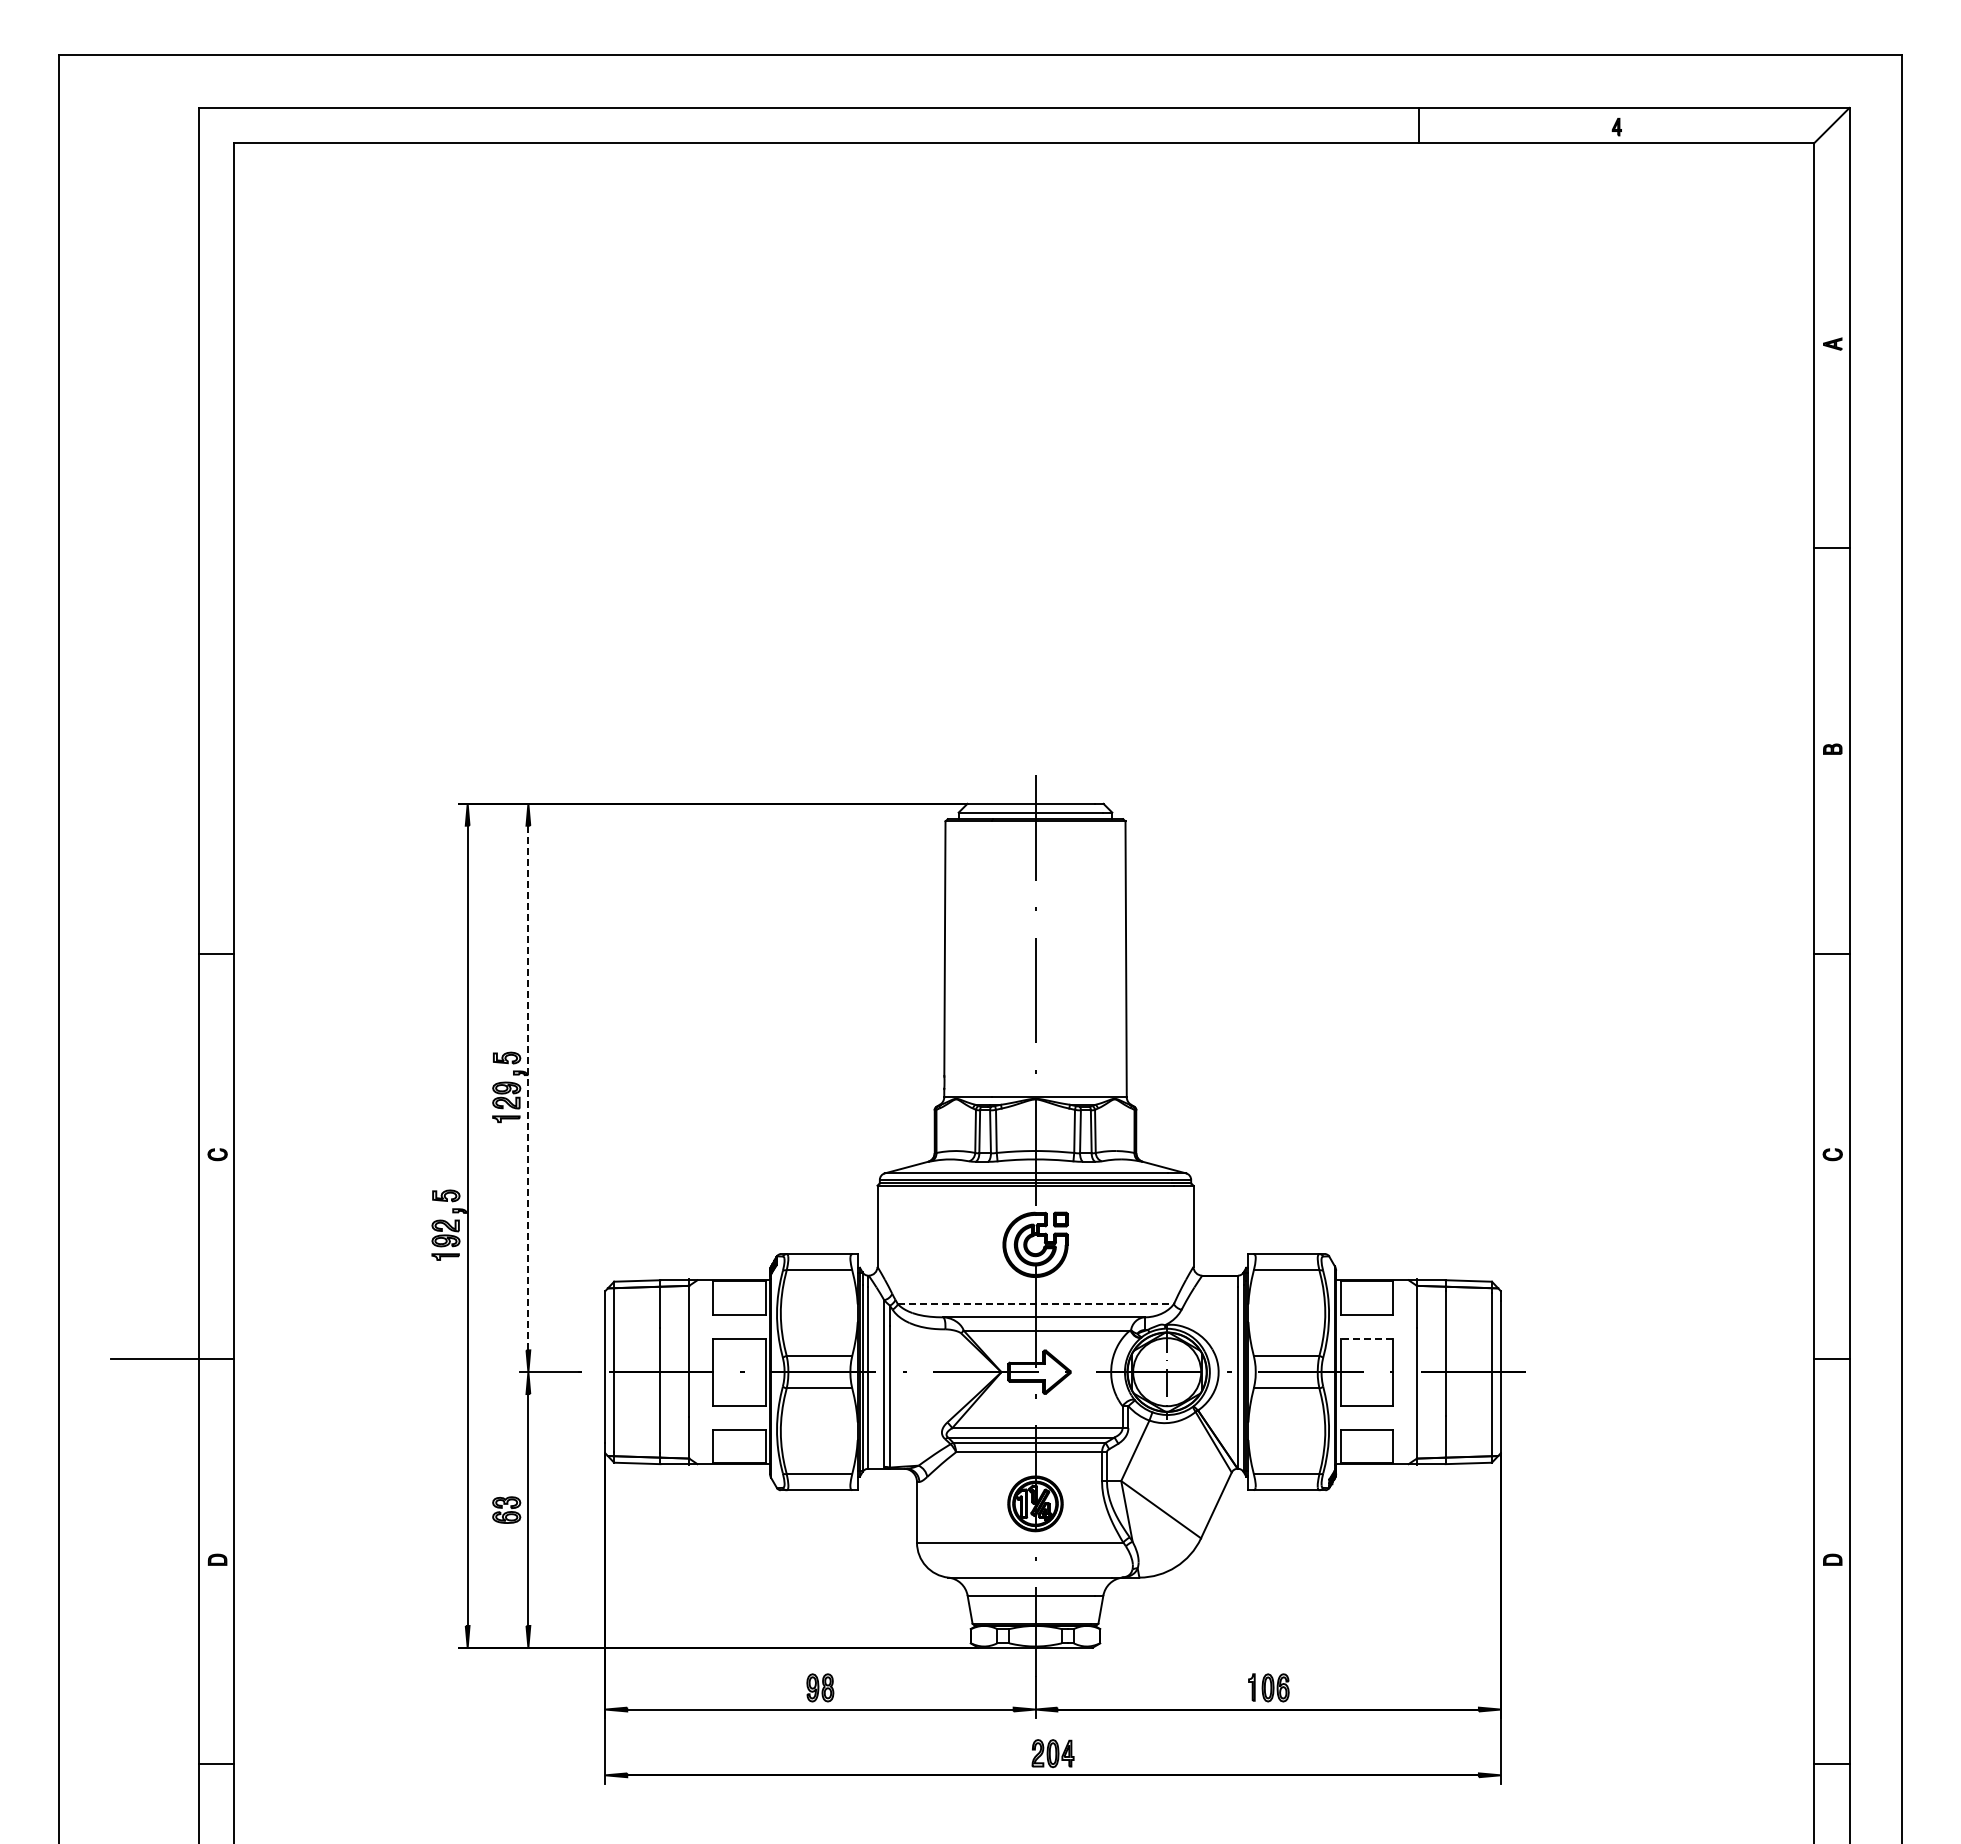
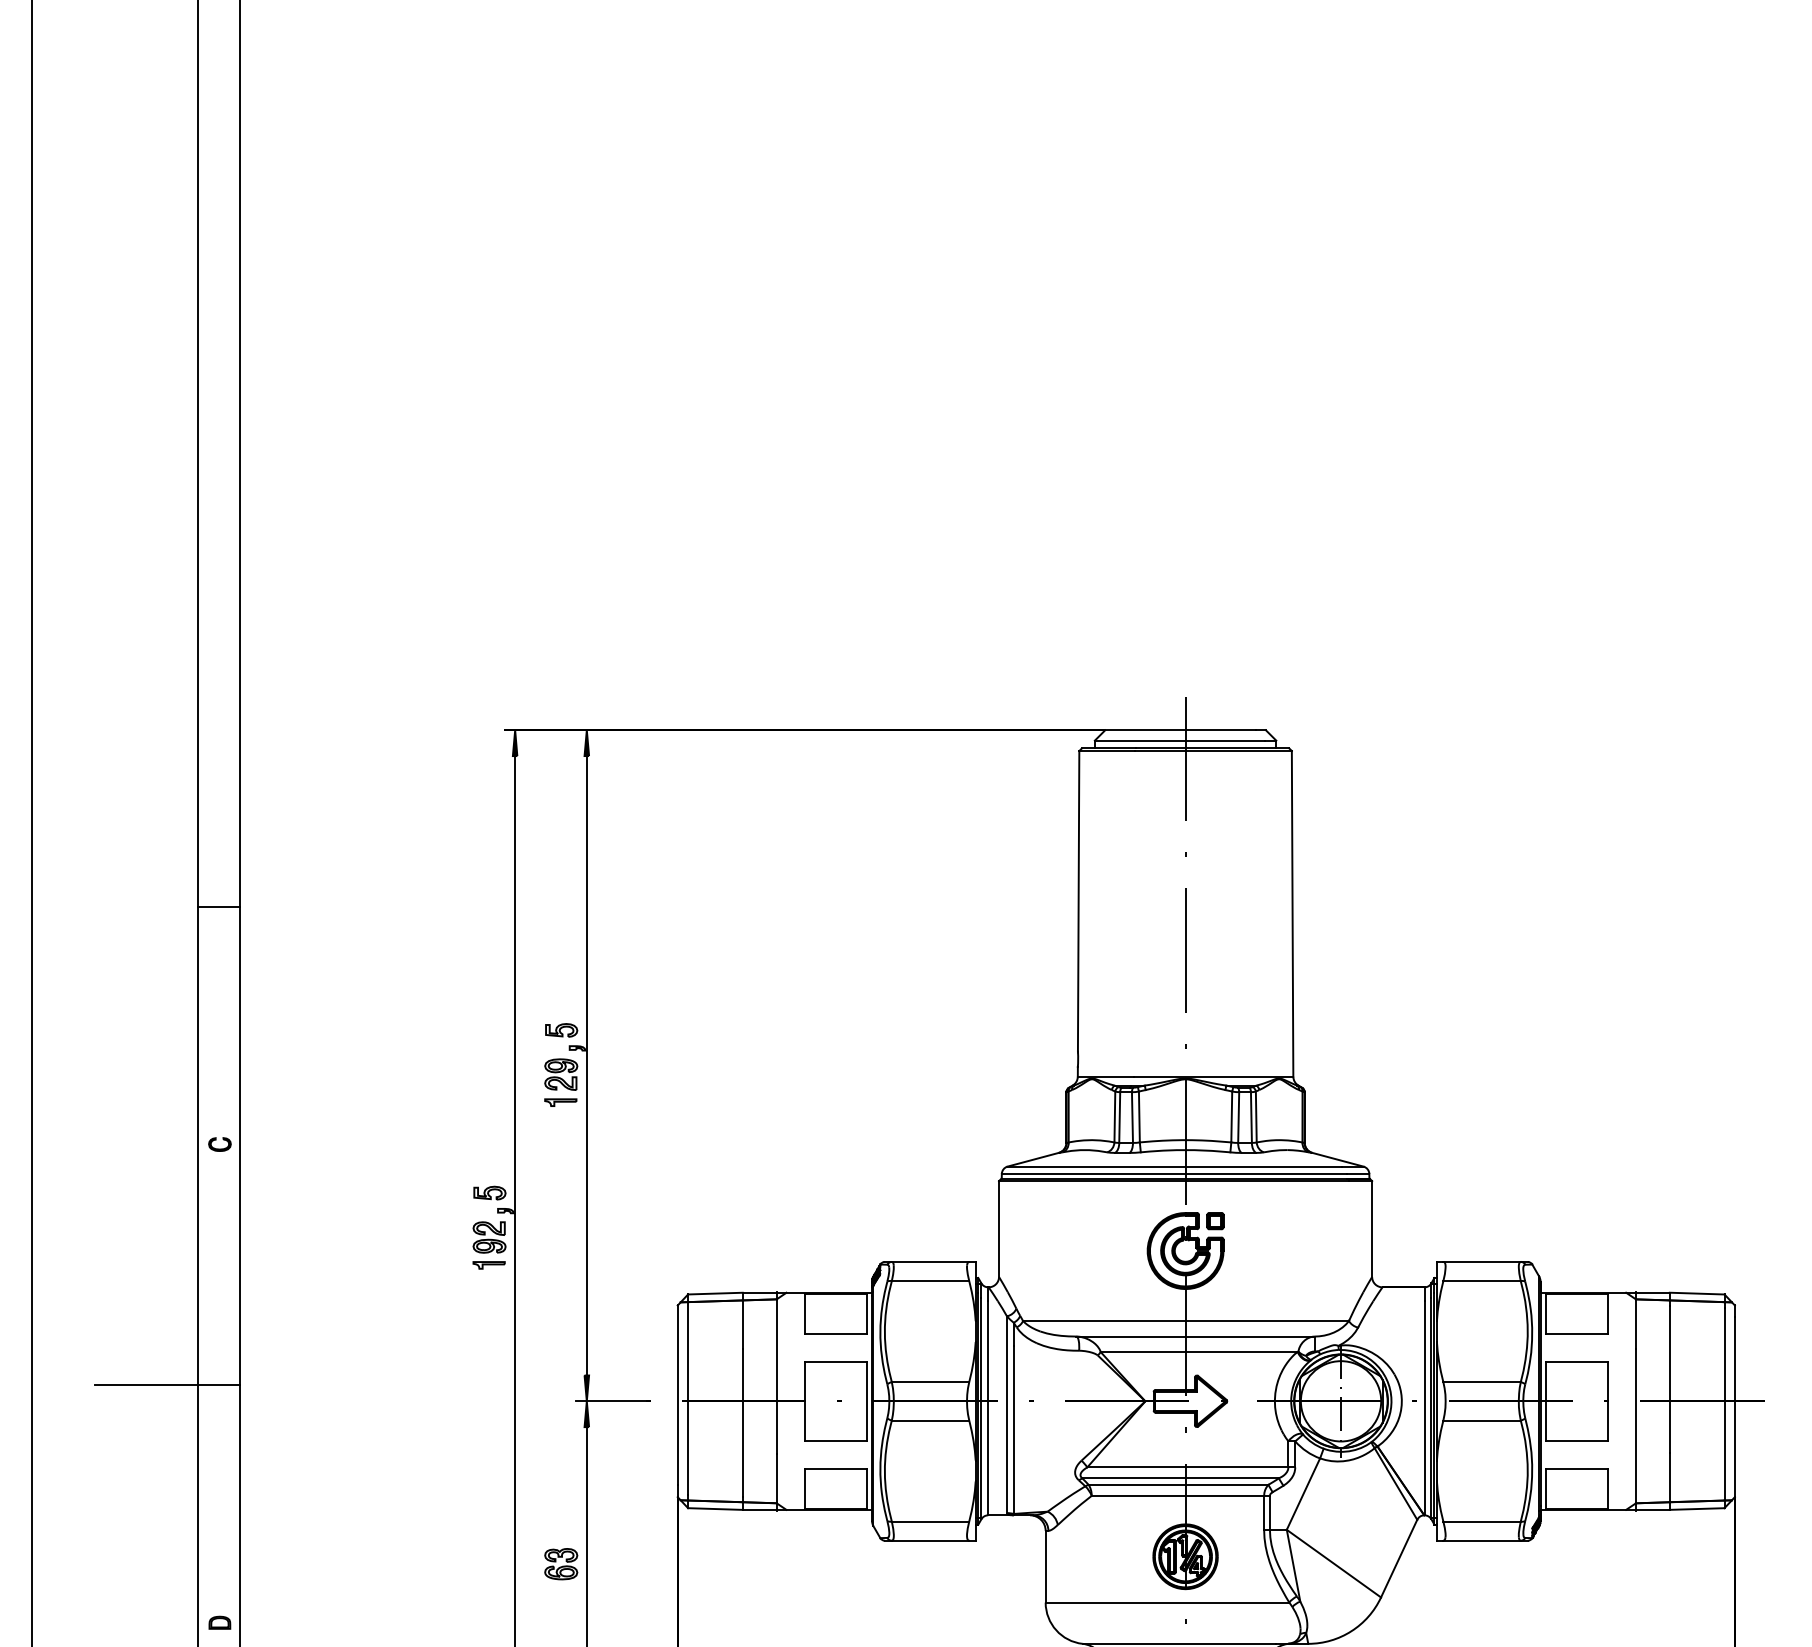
line: (528, 1087) -> (586, 1065), dashed -> solid
line: (1036, 1304) -> (1186, 1321), dashed -> solid
line: (1366, 1338) -> (1576, 1361), dashed -> solid

